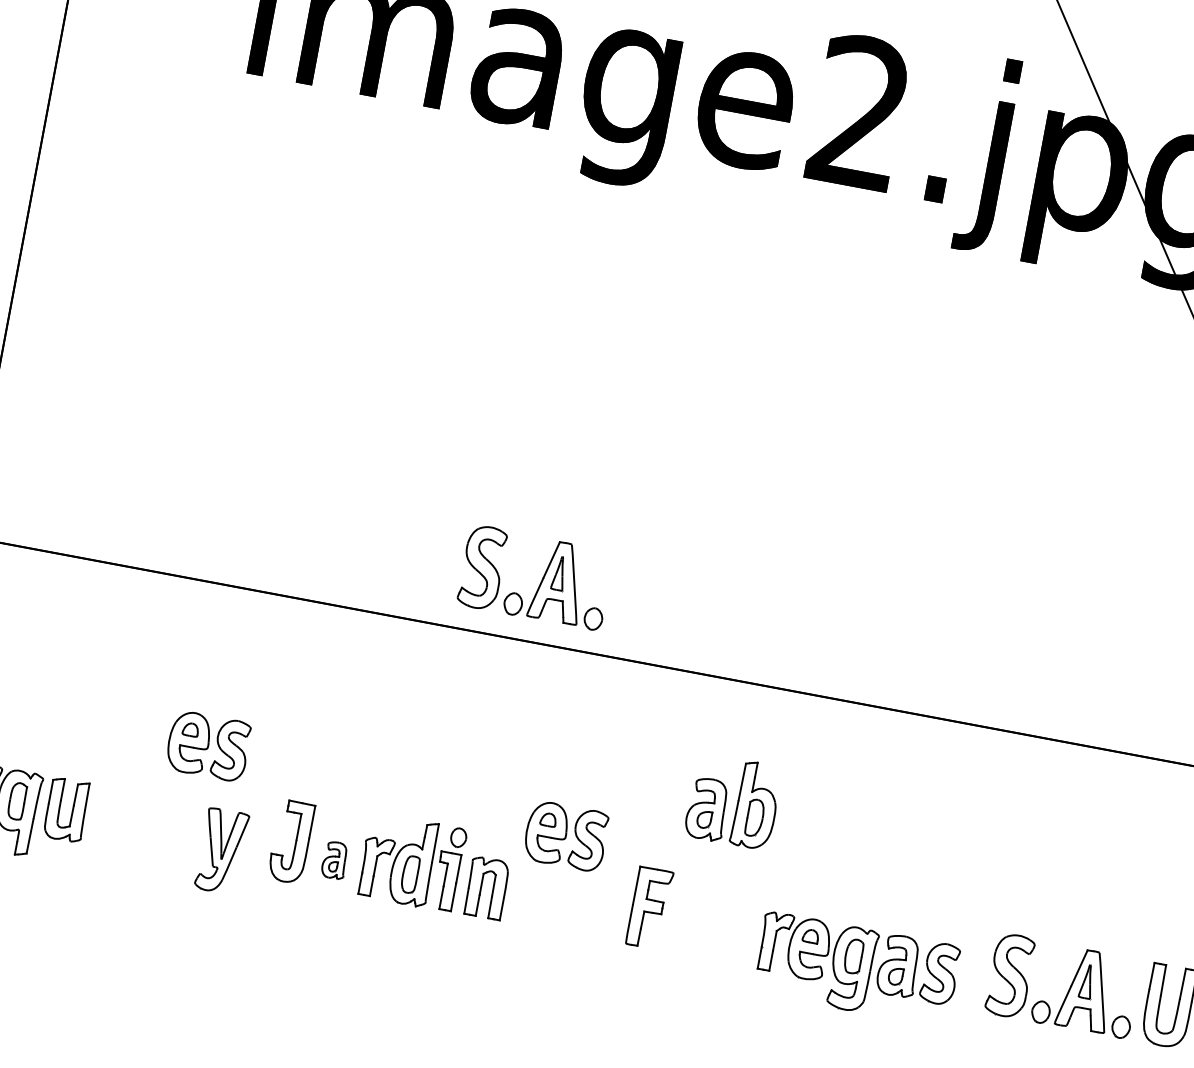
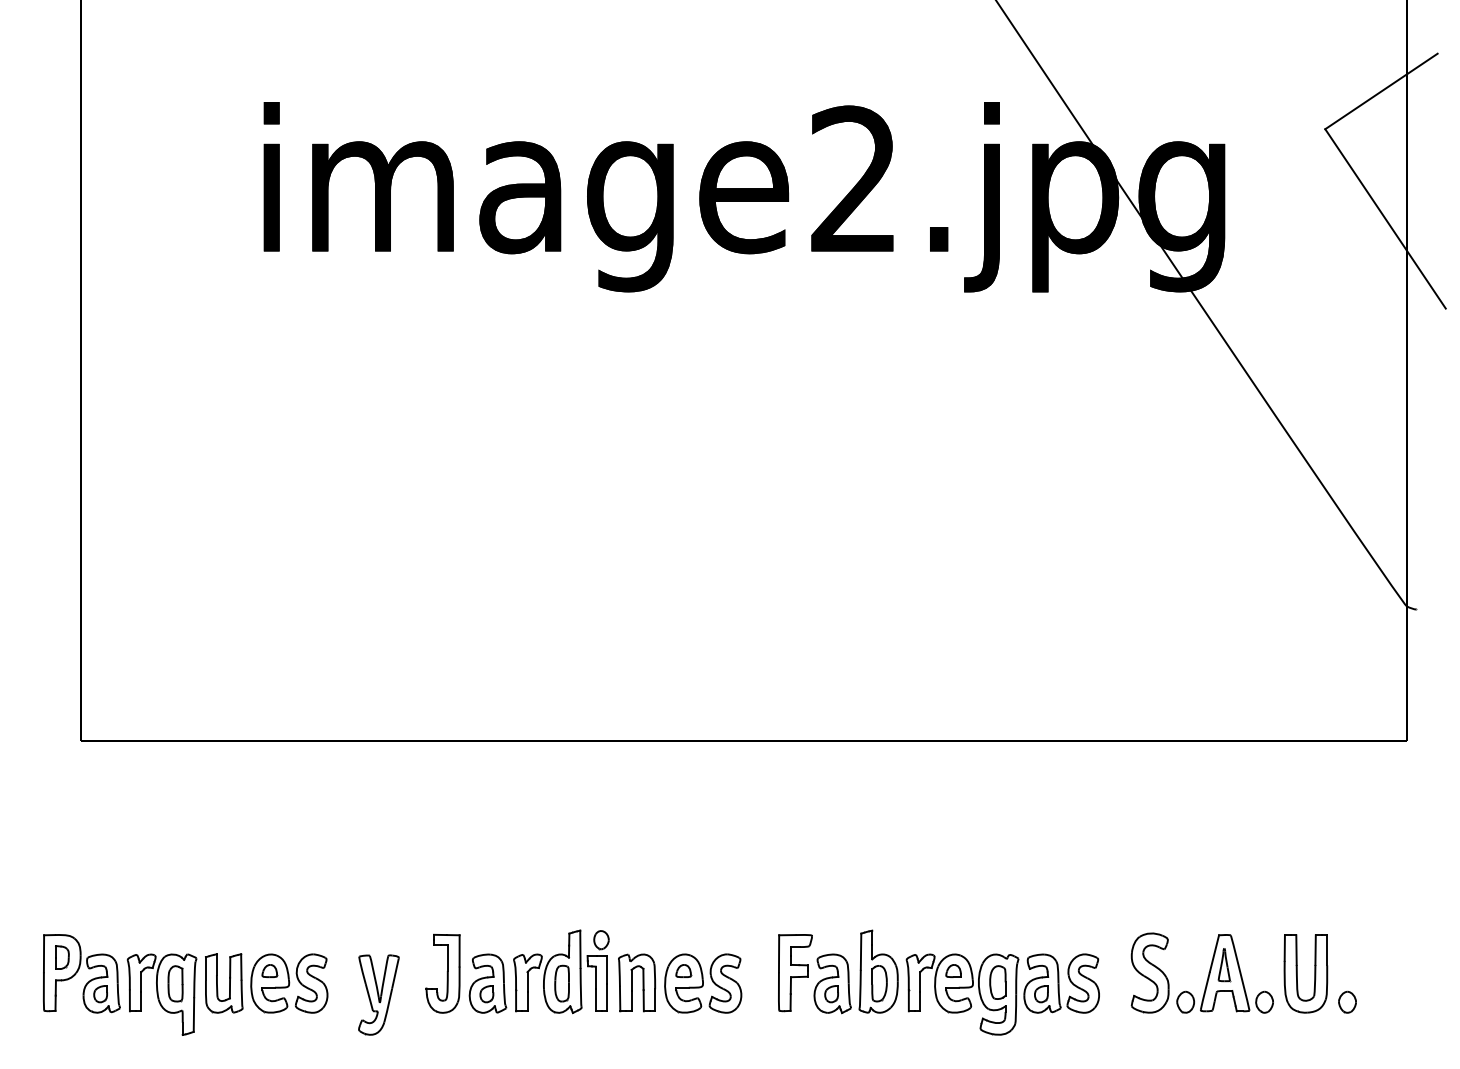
part: (542, 578) -> (634, 678), removed
part: (208, 746) -> (289, 983), moved
part: (732, 801) -> (855, 971), moved
part: (566, 836) -> (703, 983), moved
part: (334, 860) -> (487, 983), size x1.67

